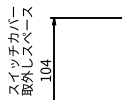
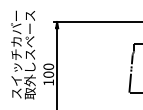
text: (45, 62) -> (48, 66), 104 -> 100

